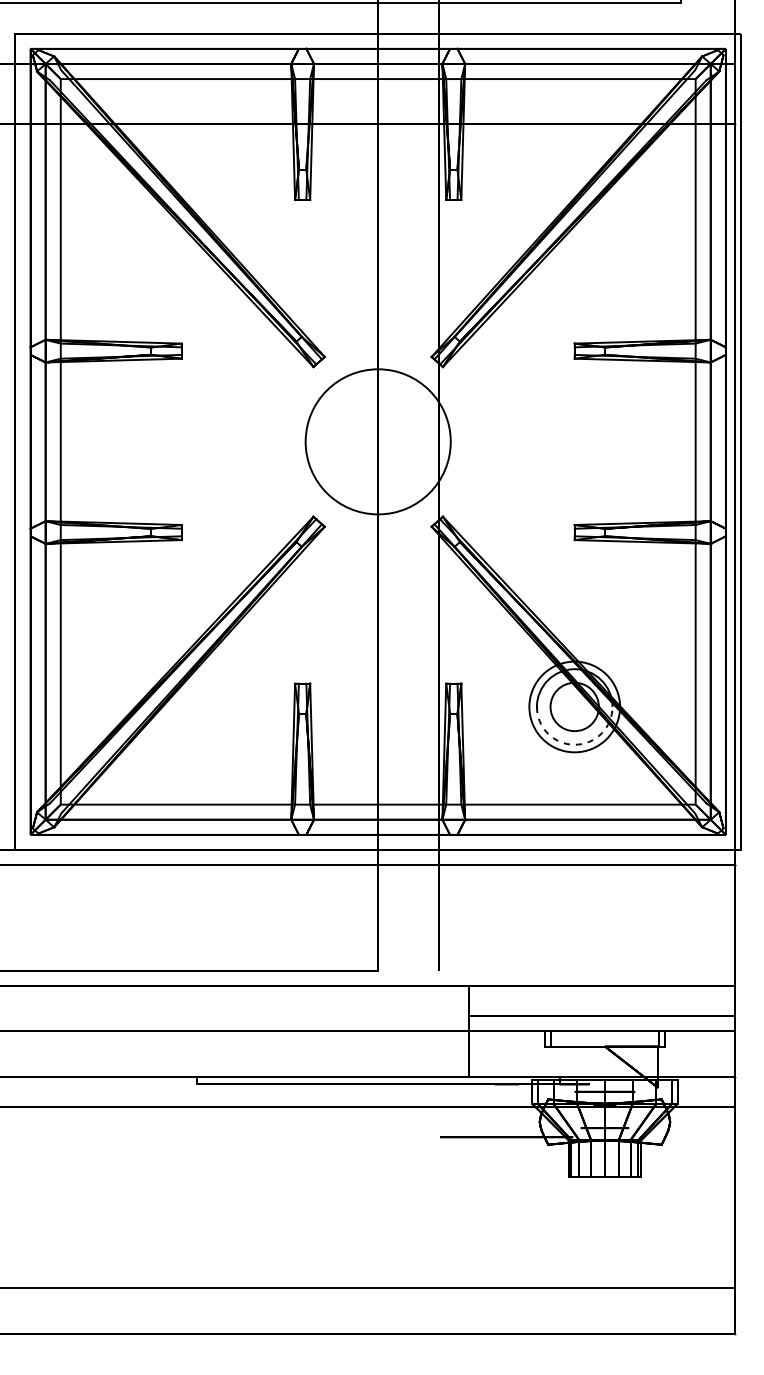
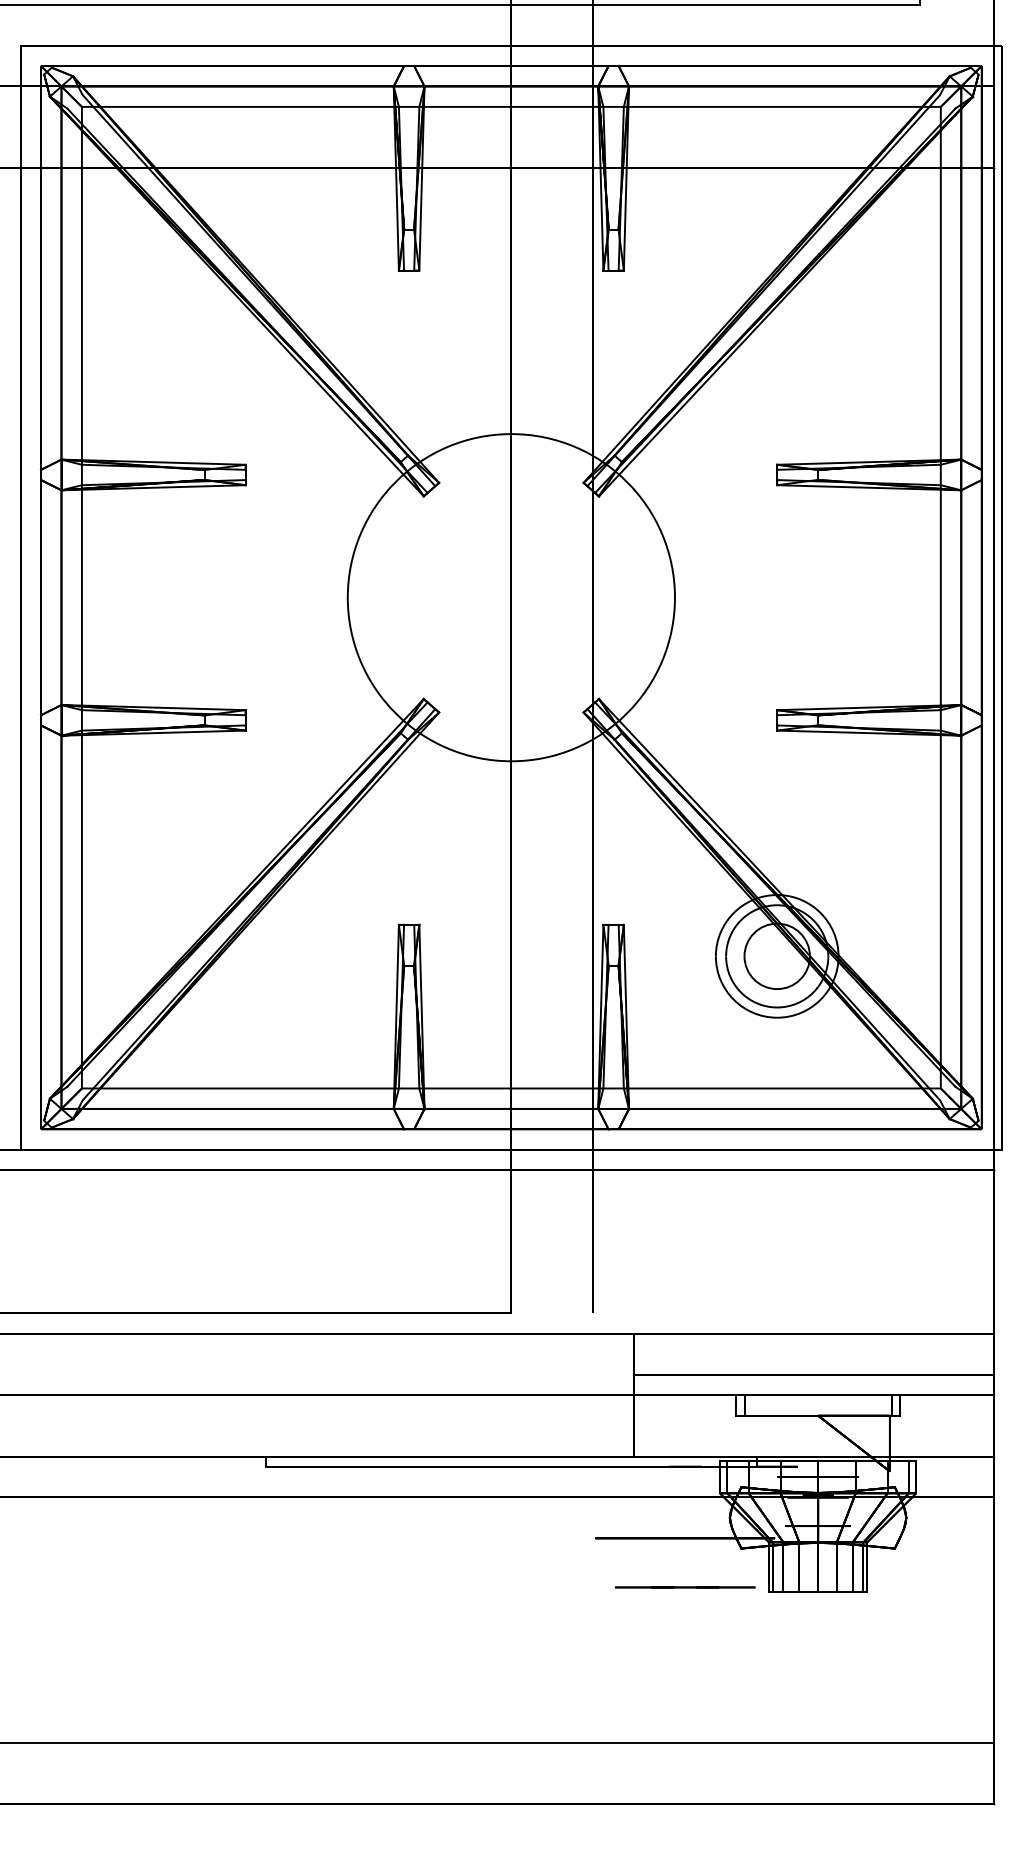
circle: (377, 441) -> (510, 597), size x1.67
arc: (574, 744) -> (777, 1007), dashed -> solid
line: (506, 1173) -> (685, 1587), added

